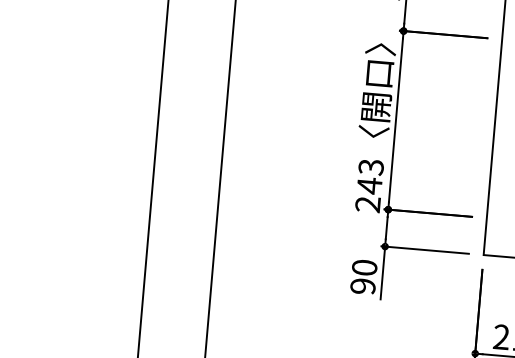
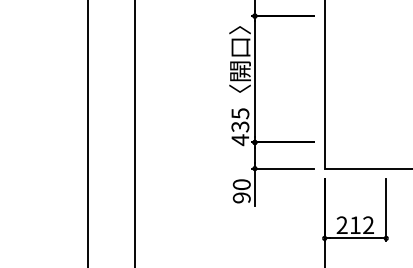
text: (369, 186) -> (240, 127), 243 -> 435

